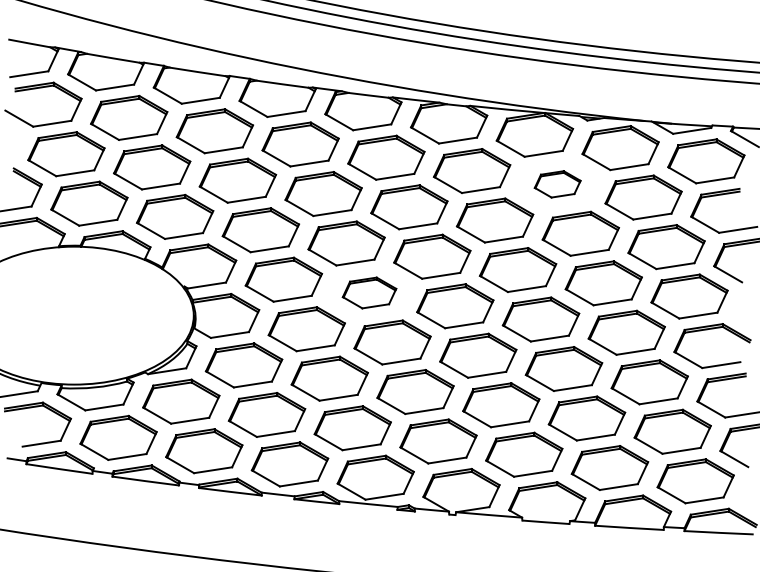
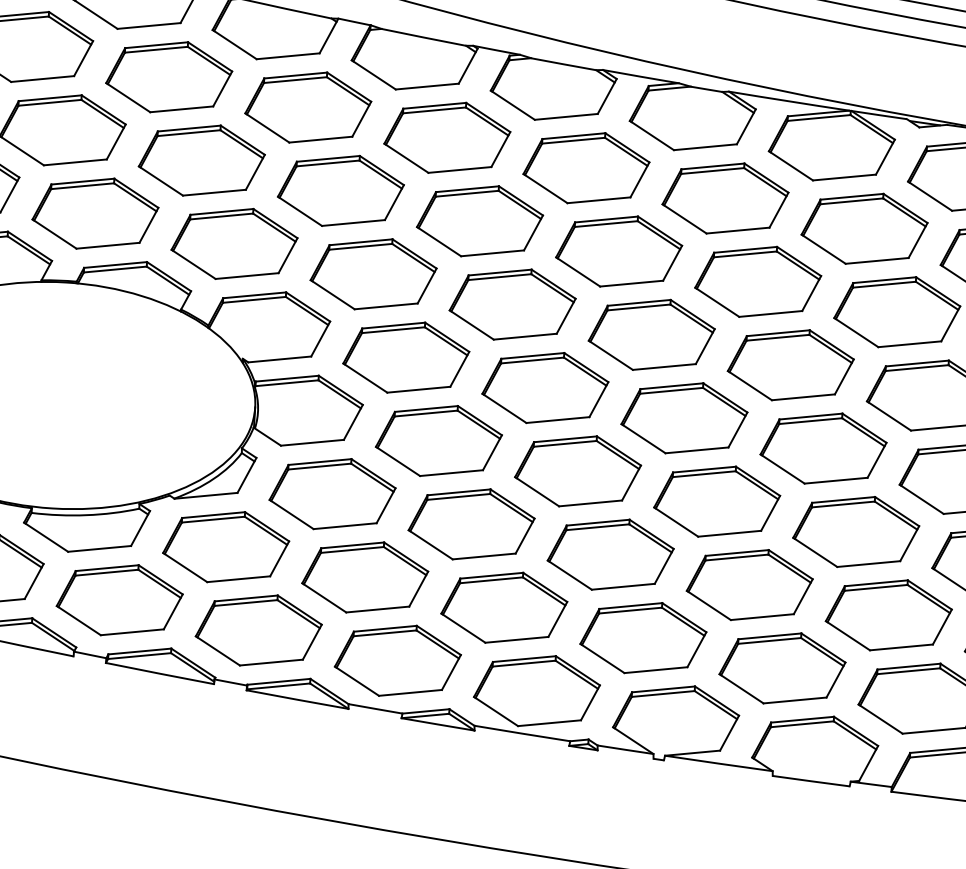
part: (557, 184) -> (863, 229), size x1.67
part: (369, 292) -> (545, 387), size x1.43

